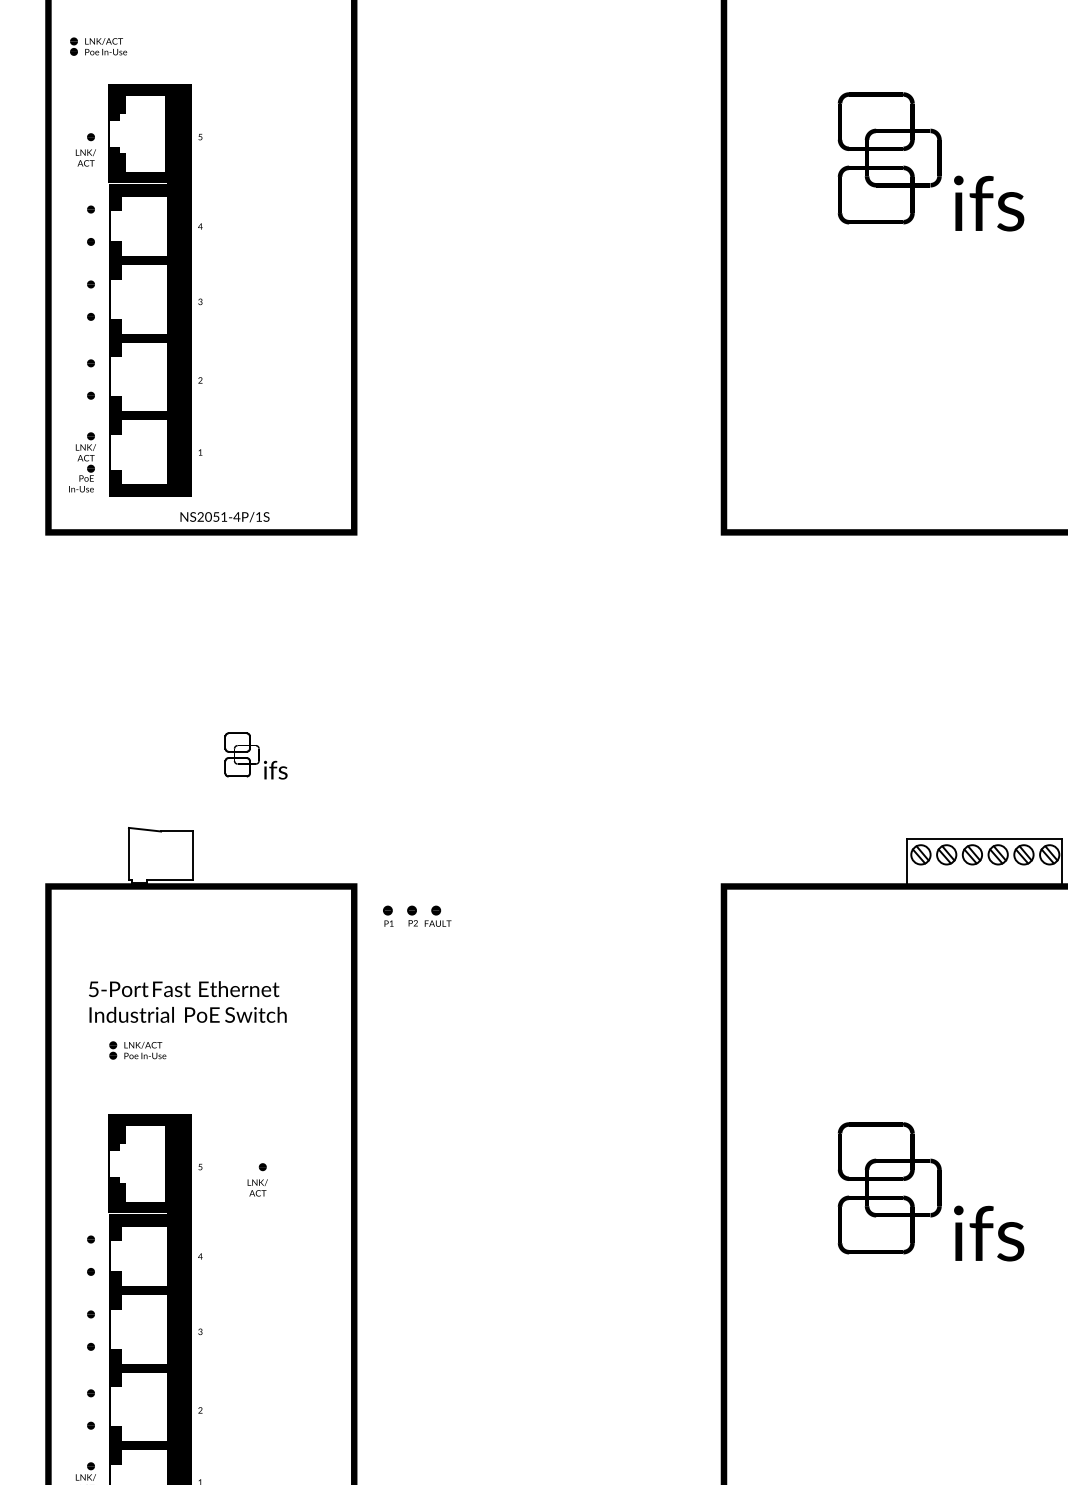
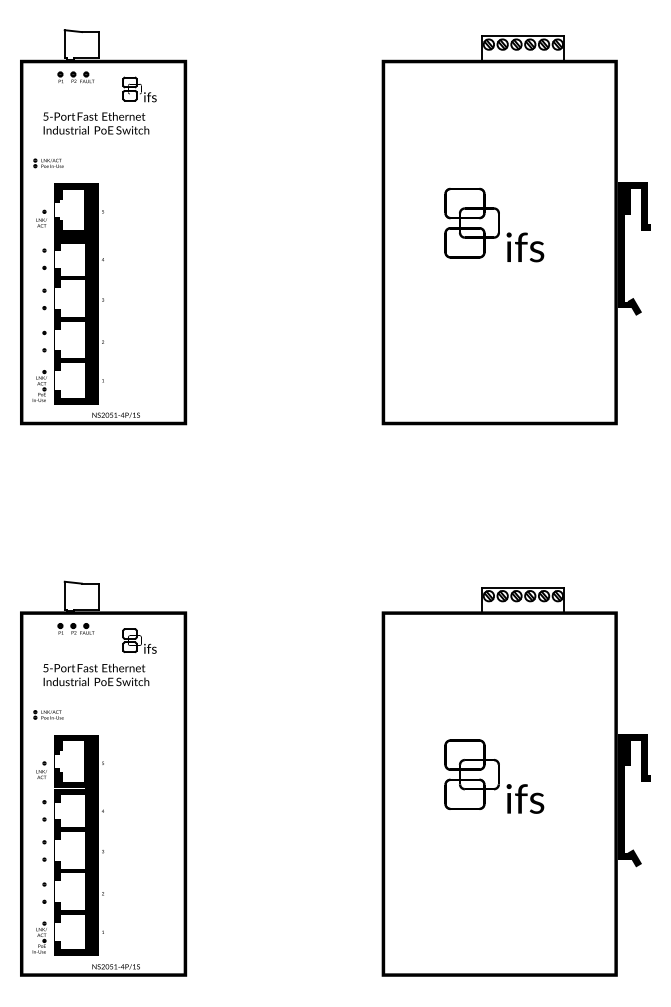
part: (255, 754) -> (139, 640), moved
part: (415, 915) -> (75, 628), moved
text: (137, 1049) -> (48, 714), moved
text: (257, 1180) -> (41, 770), moved

